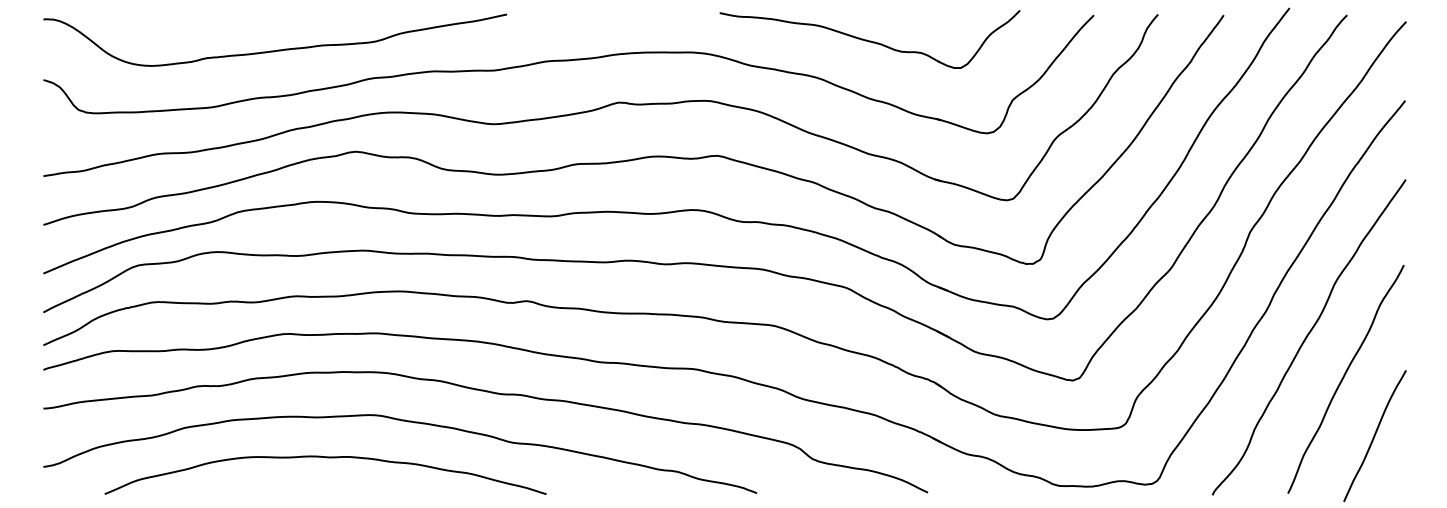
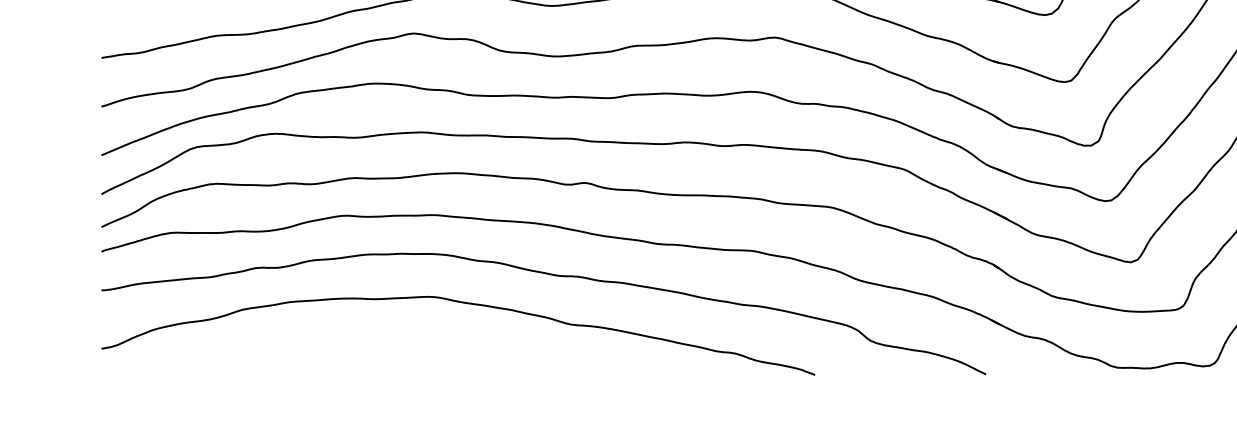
curve: (325, 458) -> (383, 340), removed

